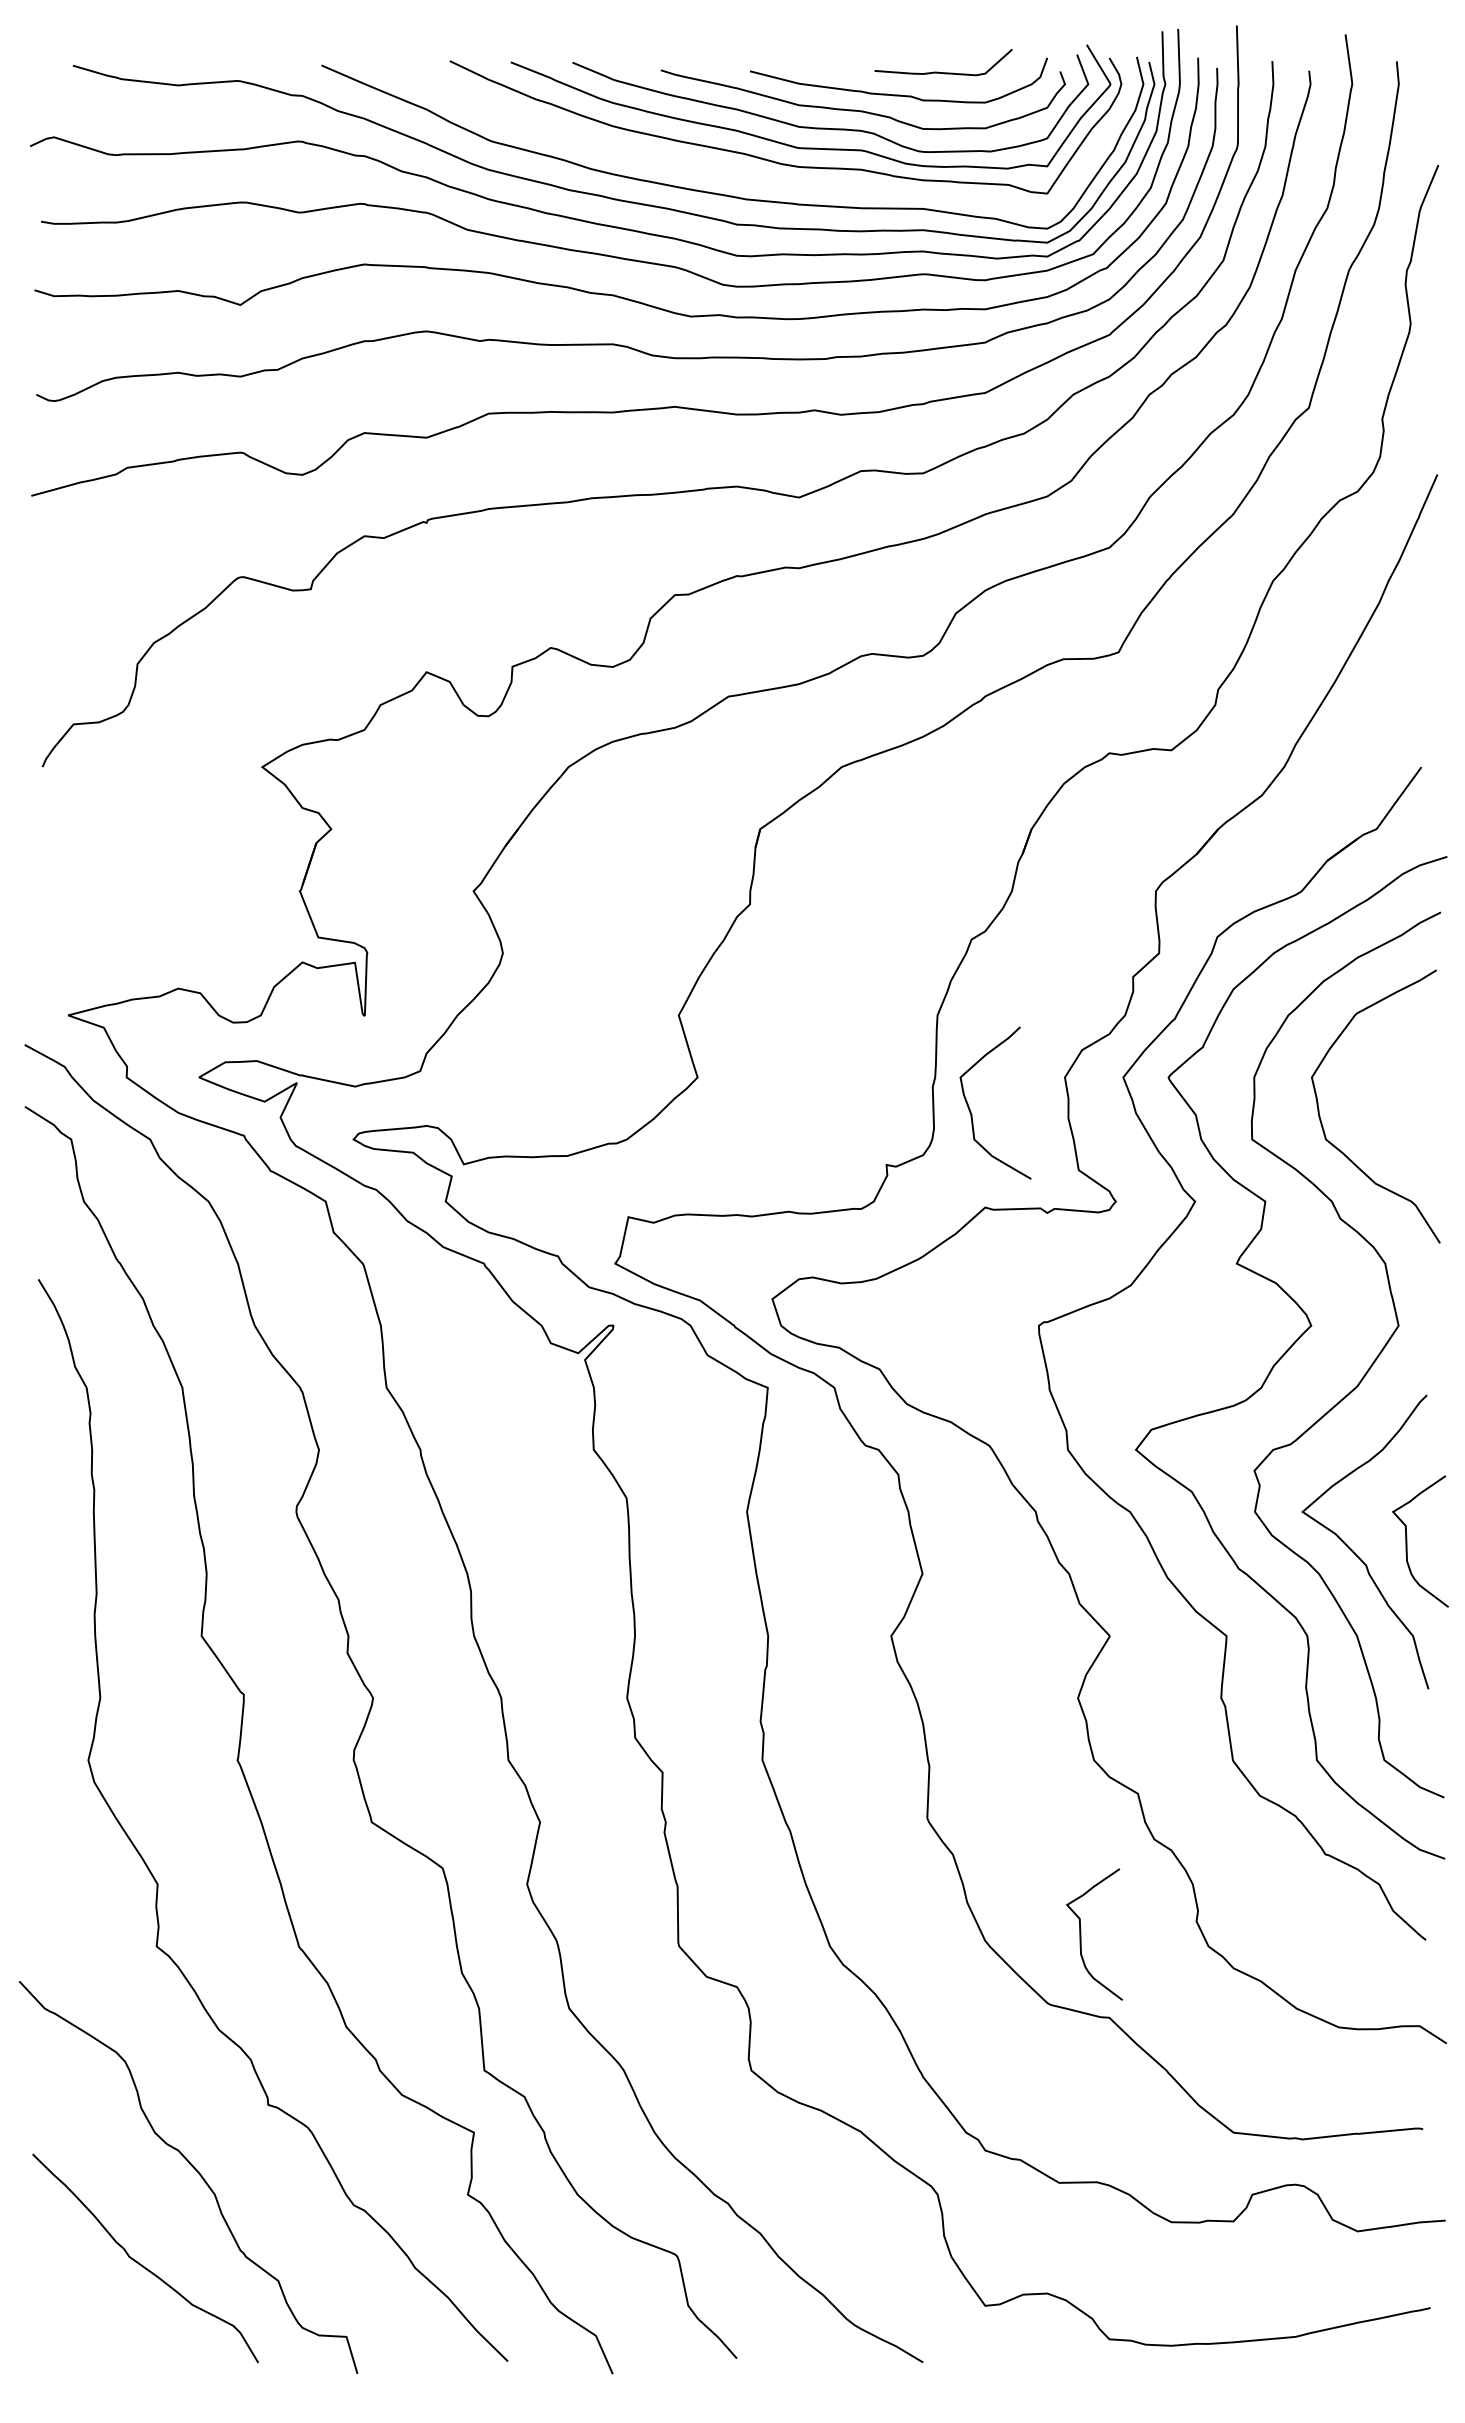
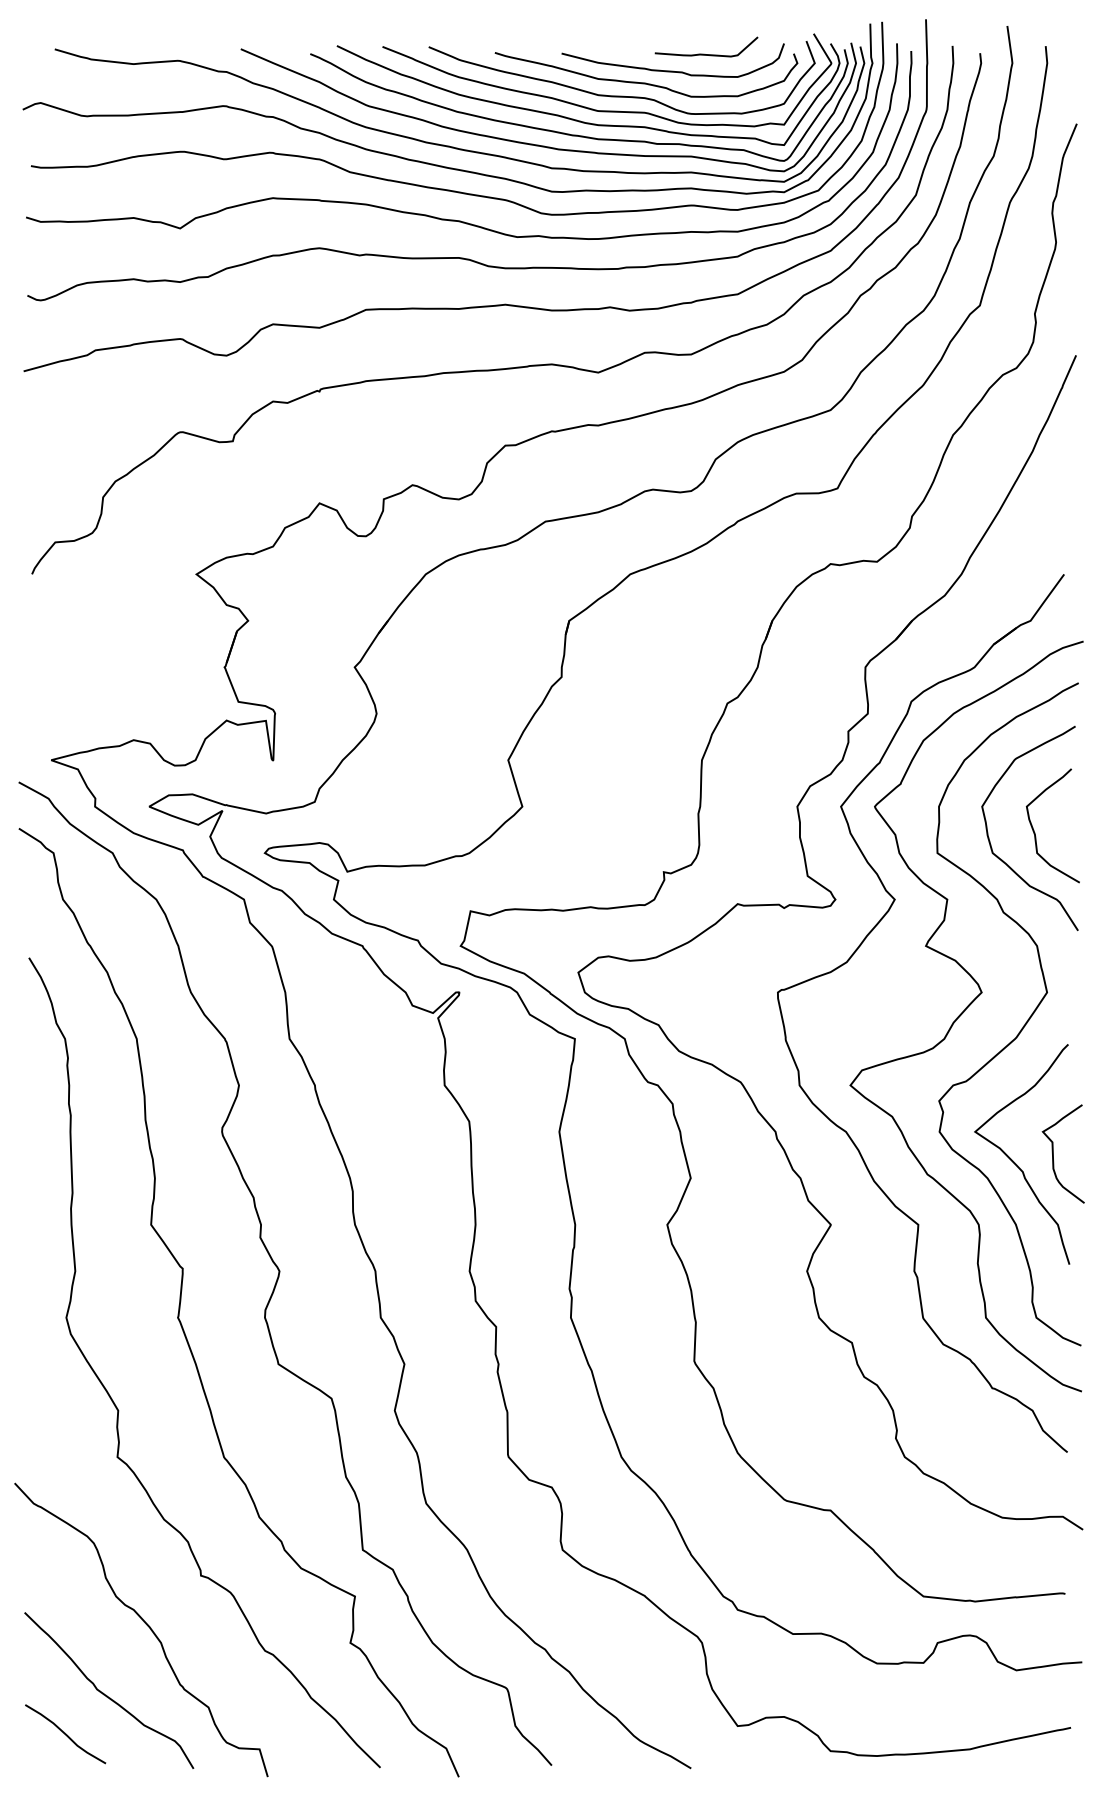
curve: (766, 179) -> (573, 134), added
curve: (971, 1111) -> (1035, 832), moved
curve: (1081, 1934) -> (809, 1448), removed
curve: (87, 2316) -> (65, 1734), added

